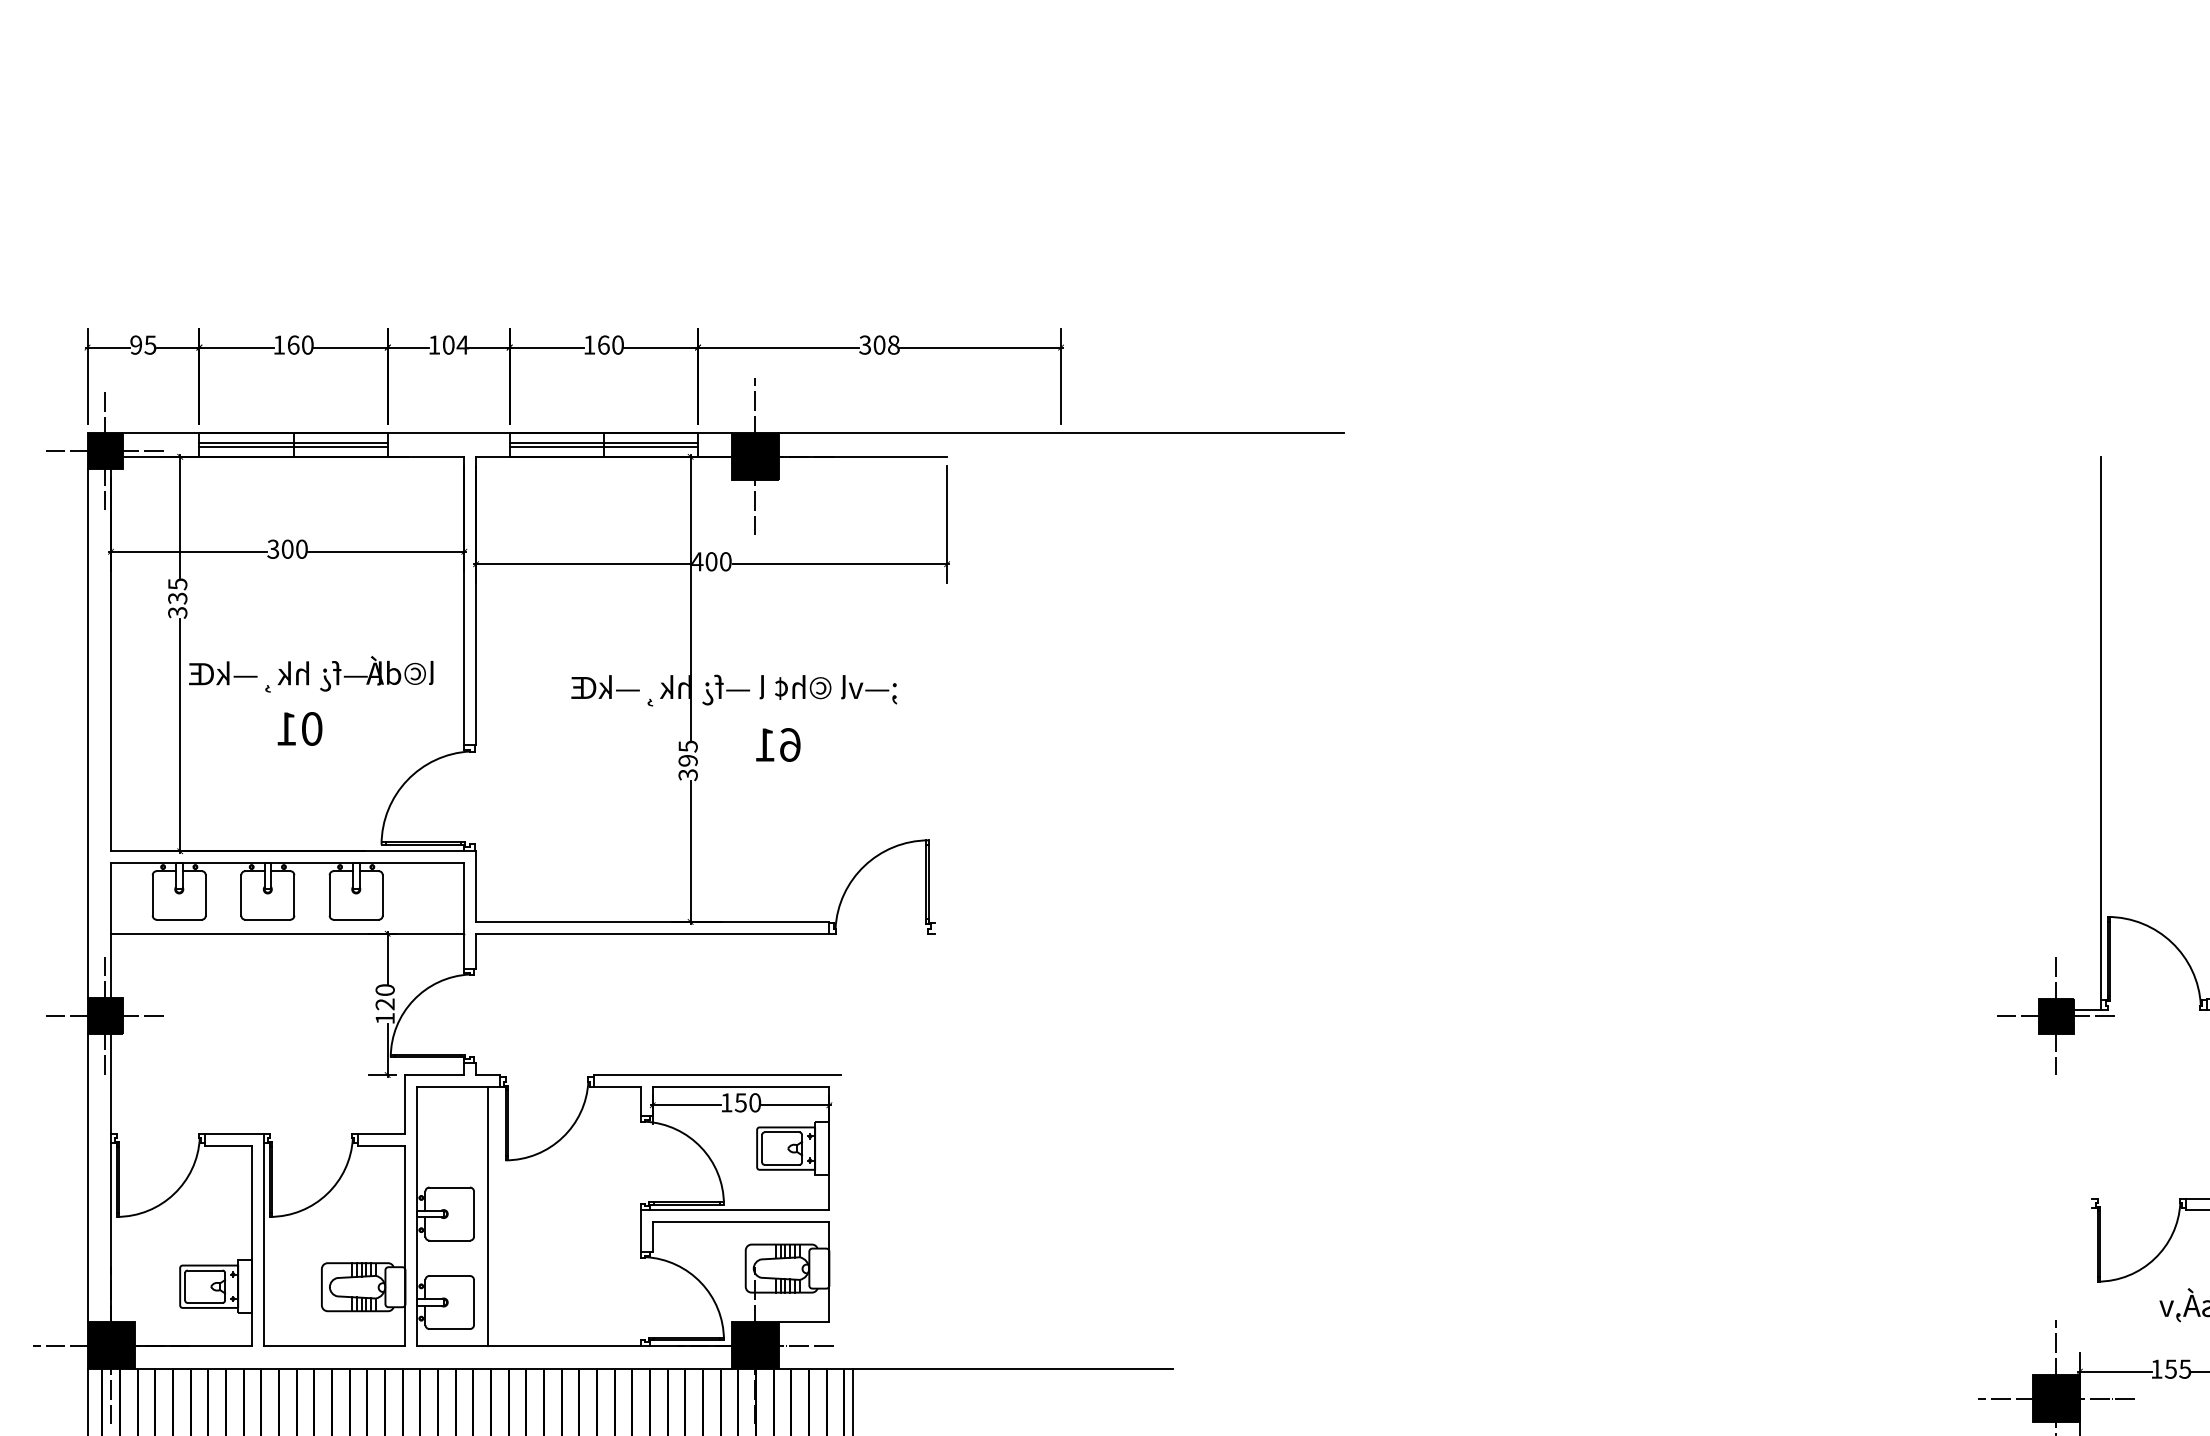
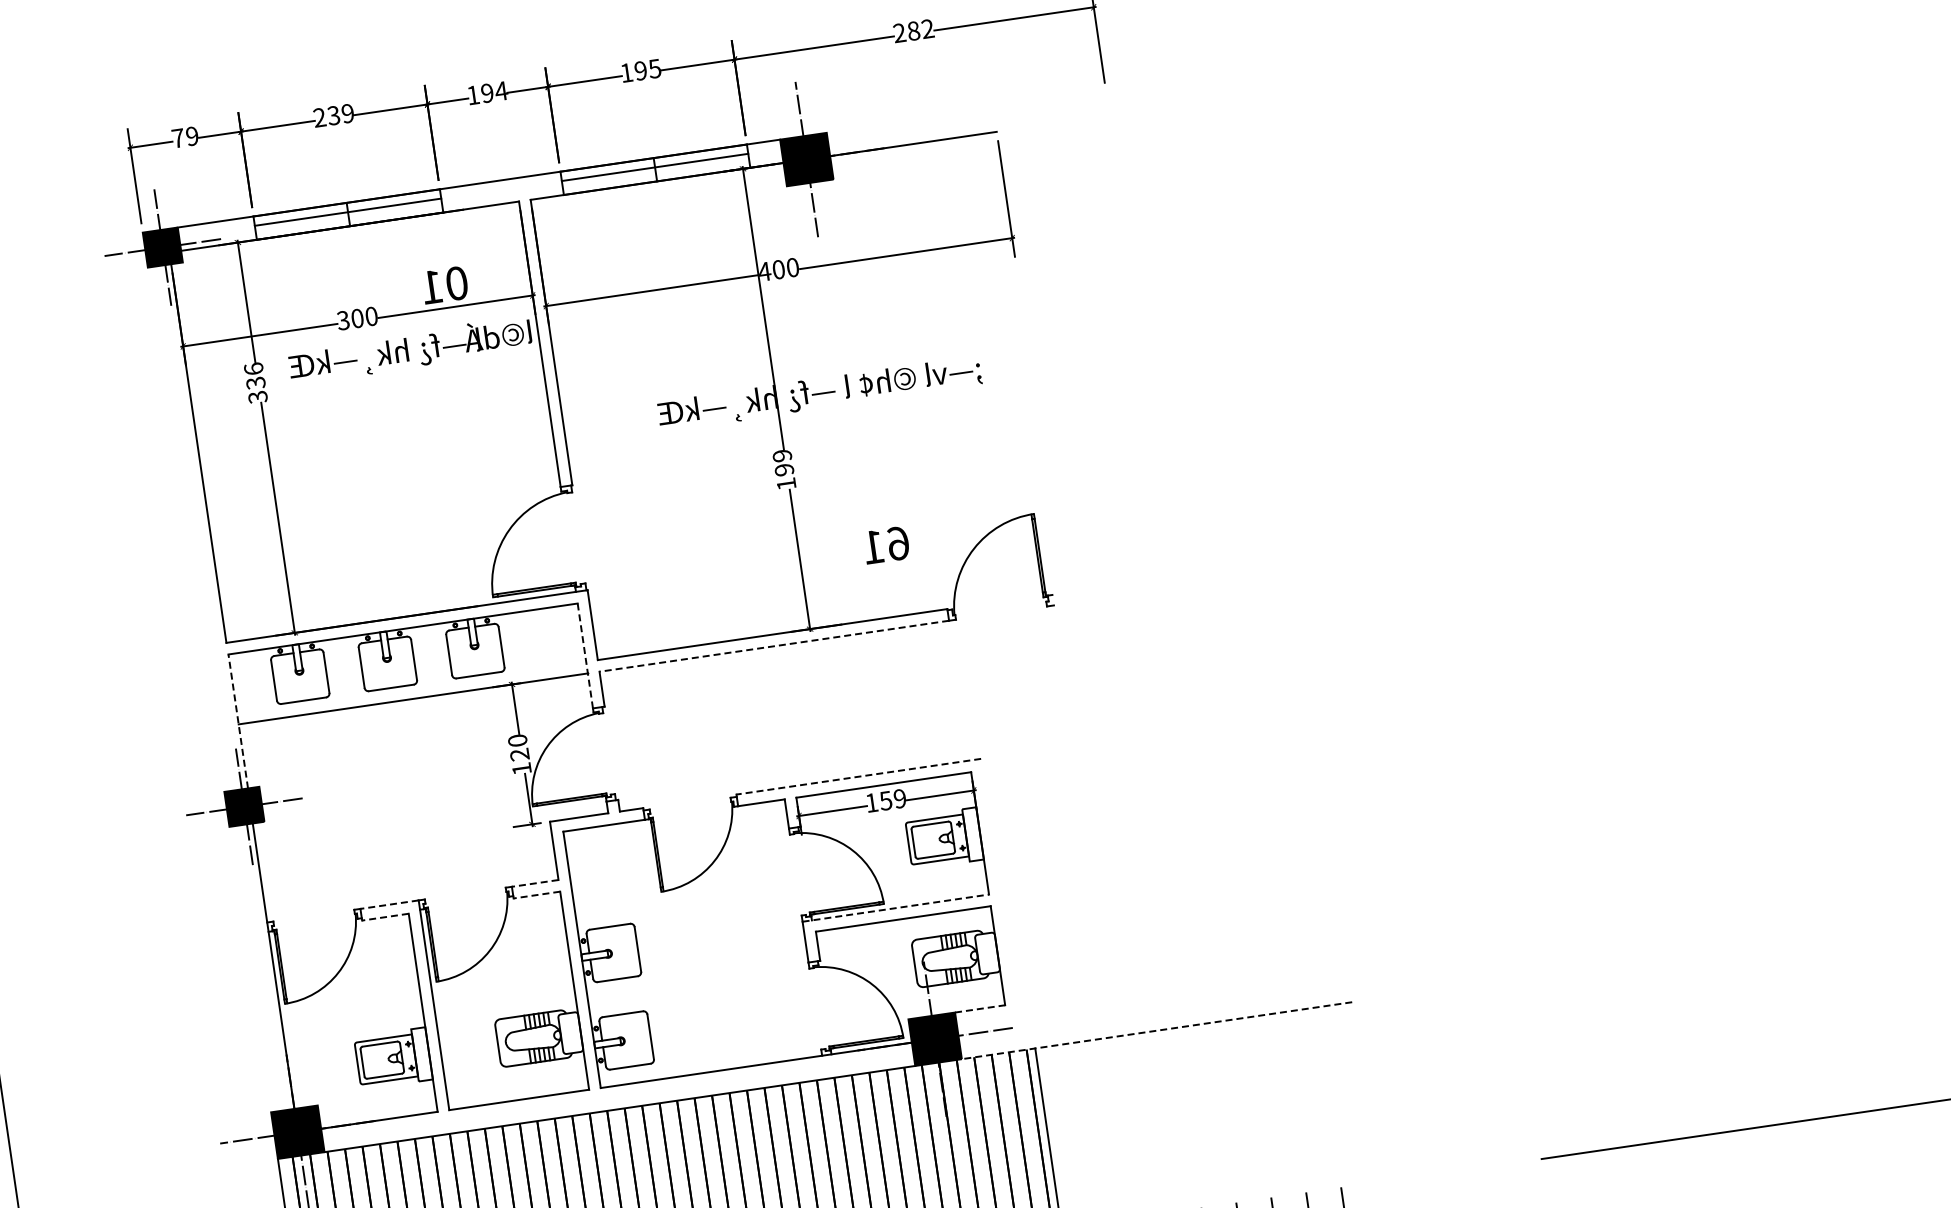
text: (143, 344) -> (185, 136), 95 -> 79
text: (293, 344) -> (333, 115), 160 -> 239
text: (448, 344) -> (487, 92), 104 -> 194
text: (610, 344) -> (647, 69), 160 -> 195
text: (879, 344) -> (913, 30), 308 -> 282
line: (1060, 433) -> (1105, 92), removed
line: (293, 447) -> (348, 216), removed
line: (603, 447) -> (655, 172), removed
text: (177, 584) -> (253, 369), 335 -> 336
text: (311, 674) -> (410, 350), moved
text: (299, 728) -> (444, 284), moved
line: (87, 733) -> (186, 529), removed
text: (778, 744) -> (886, 544), moved
text: (687, 760) -> (783, 469), 395 -> 199
line: (464, 916) -> (585, 656), solid -> dashed
line: (111, 930) -> (238, 721), solid -> dashed
line: (652, 933) -> (774, 646), solid -> dashed
line: (717, 1075) -> (858, 777), solid -> dashed
text: (755, 1102) -> (900, 798), 150 -> 159
line: (234, 1133) -> (389, 904), solid -> dashed
line: (381, 1133) -> (534, 883), solid -> dashed
line: (228, 1145) -> (385, 917), solid -> dashed
line: (381, 1145) -> (536, 894), solid -> dashed
line: (87, 1177) -> (250, 969), removed
line: (735, 1210) -> (896, 908), solid -> dashed
line: (487, 1215) -> (651, 948), removed
line: (804, 1322) -> (980, 1009), solid -> dashed
line: (975, 1369) -> (1156, 1030), solid -> dashed

